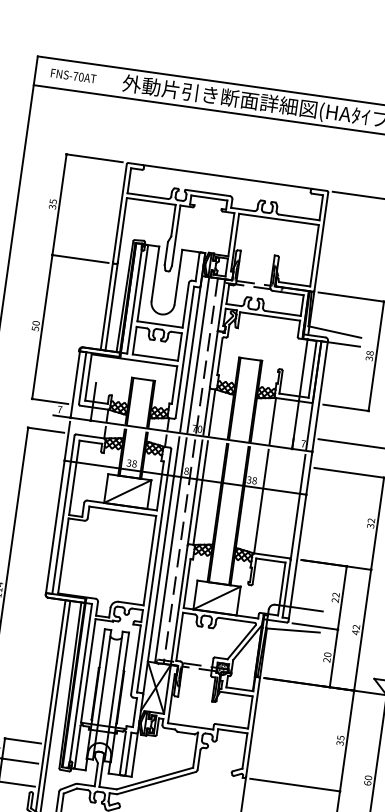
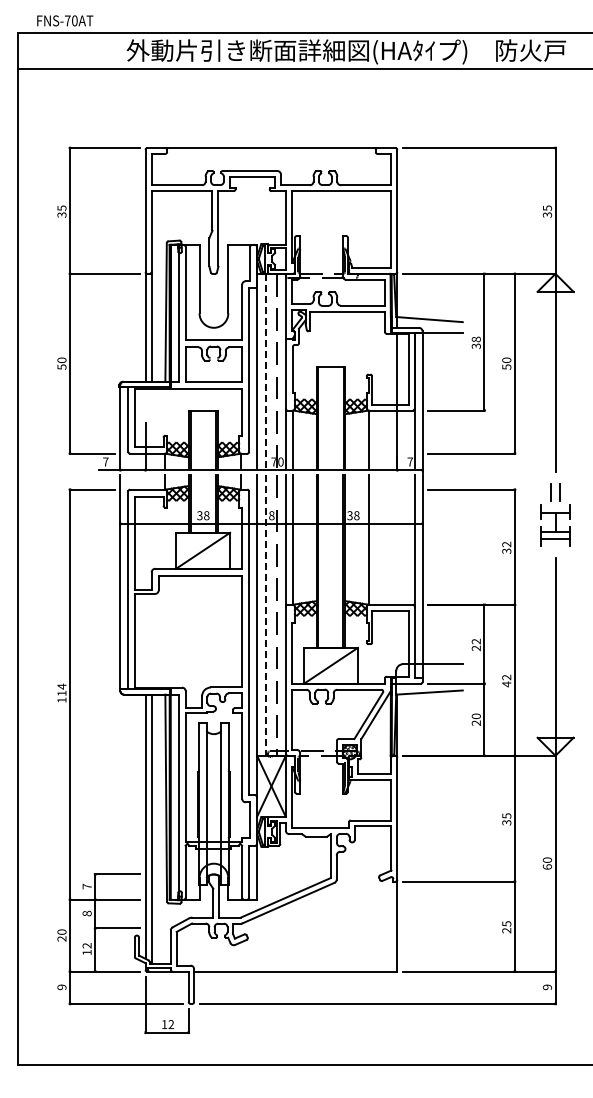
text: (73, 75) -> (65, 20), moved
line: (198, 355) -> (266, 371), solid -> dashed
line: (171, 551) -> (266, 616), solid -> dashed

